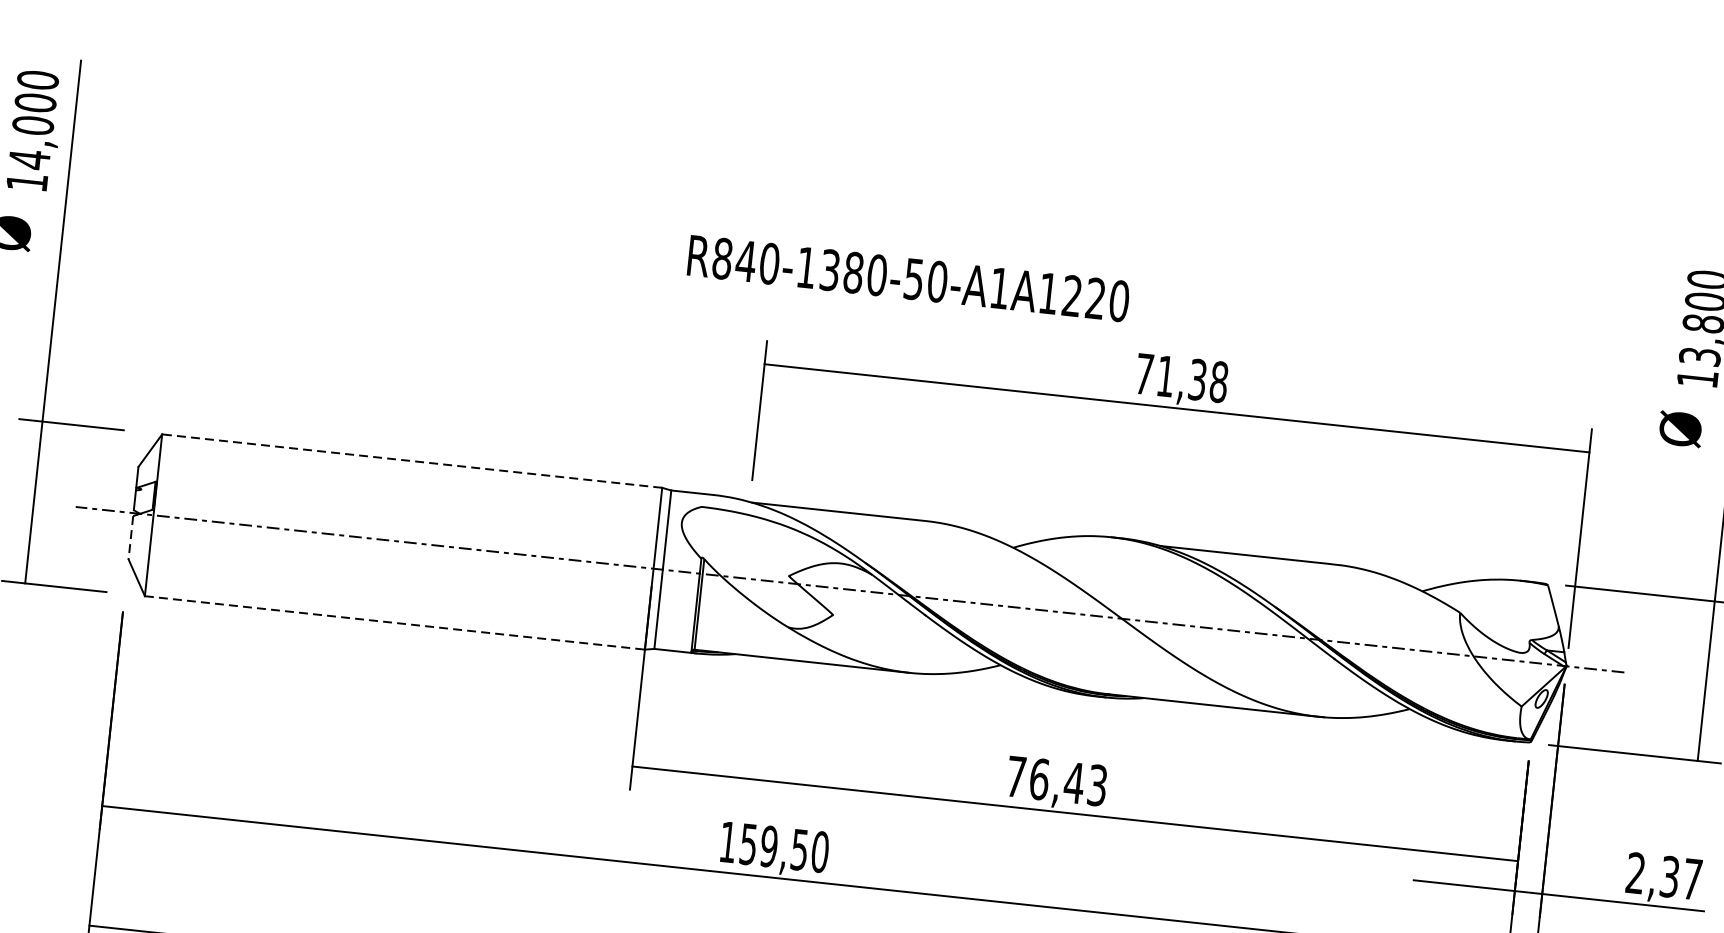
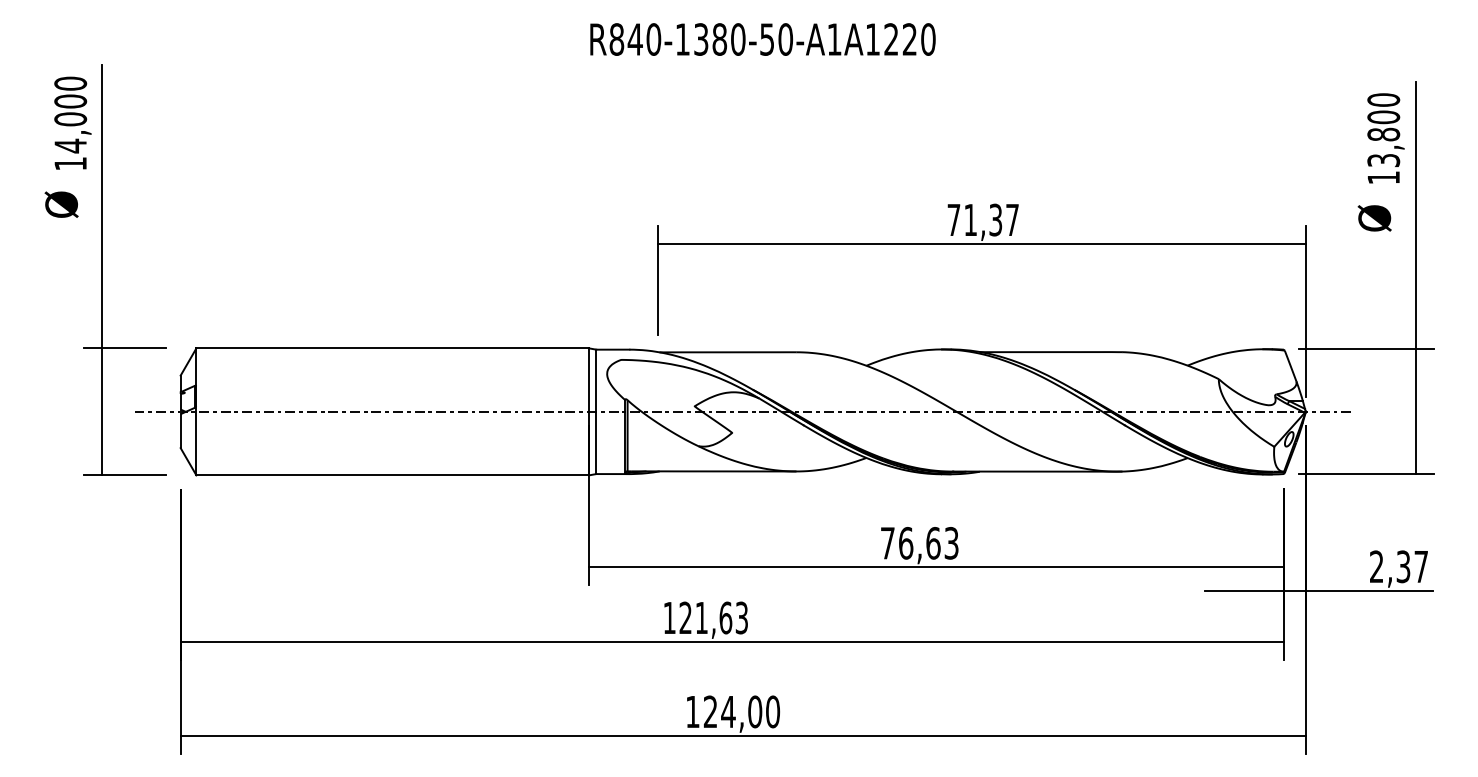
text: (908, 278) -> (762, 39), moved
text: (1219, 381) -> (1012, 219), 71,38 -> 71,37
line: (411, 461) -> (392, 348), dashed -> solid
line: (130, 538) -> (180, 431), dashed -> solid
line: (395, 623) -> (393, 475), dashed -> solid
text: (1073, 783) -> (932, 543), 76,43 -> 76,63
text: (784, 847) -> (713, 617), 159,50 -> 121,63

